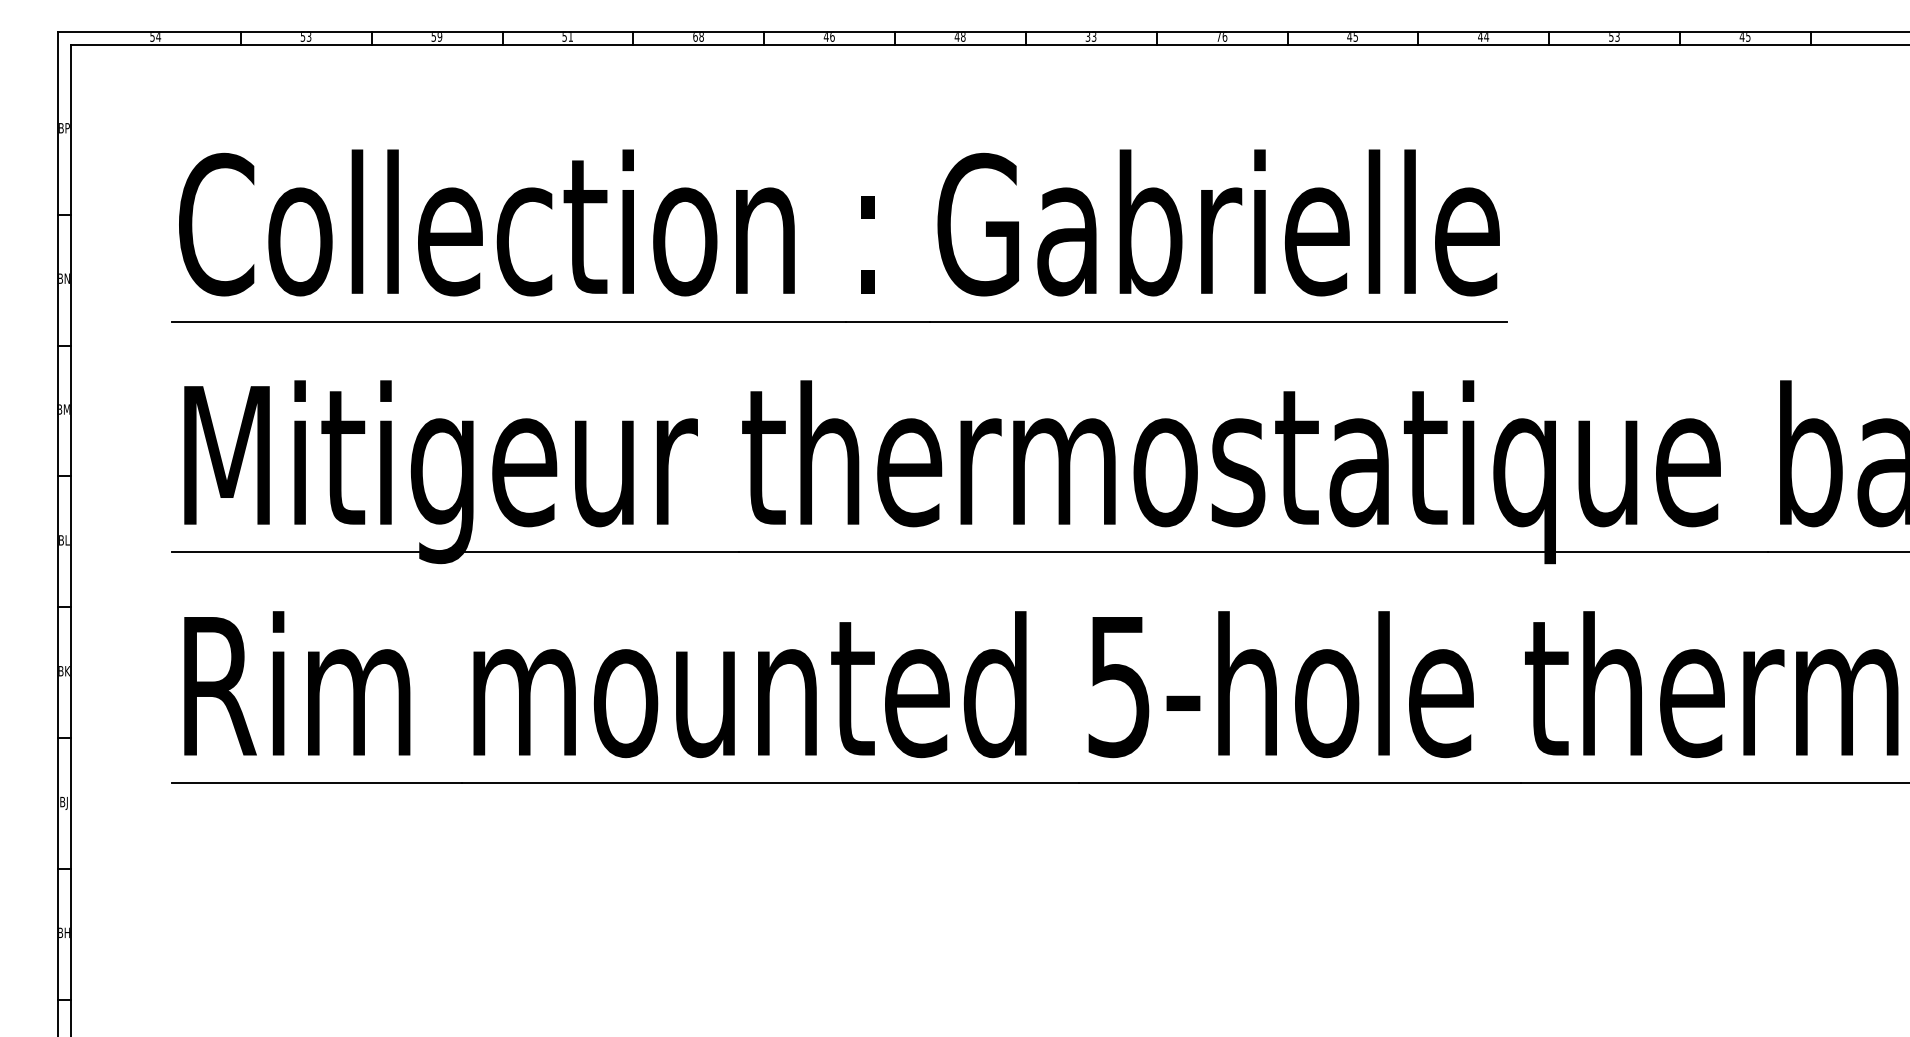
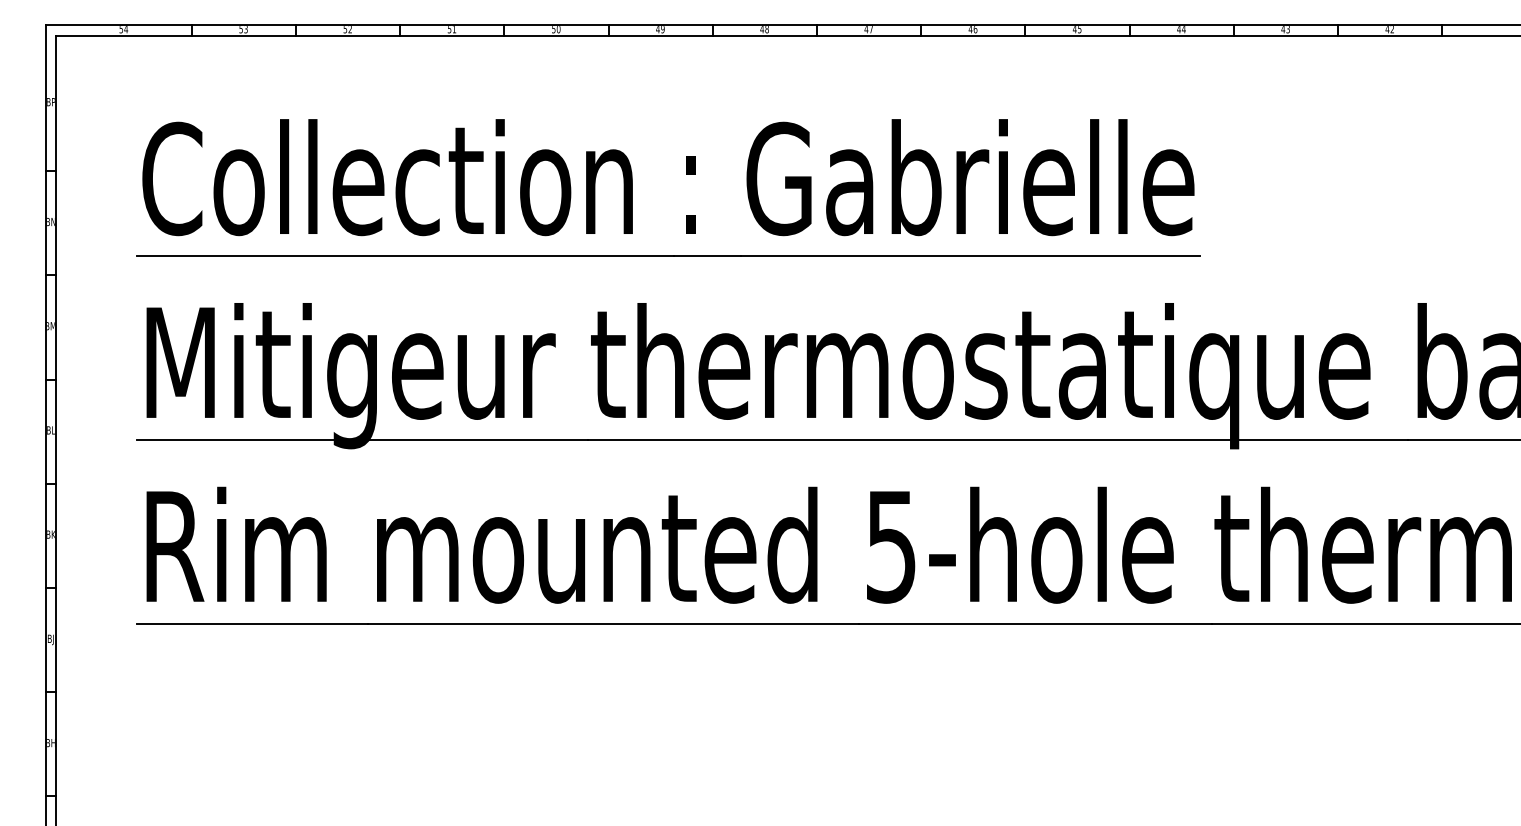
text: (439, 37) -> (349, 29), 59 -> 52
text: (698, 37) -> (556, 29), 68 -> 50
text: (832, 37) -> (662, 29), 46 -> 49
text: (1090, 37) -> (868, 29), 33 -> 47
text: (1218, 37) -> (970, 29), 76 -> 46
text: (1610, 37) -> (1282, 29), 53 -> 43
text: (1748, 37) -> (1392, 29), 45 -> 42

